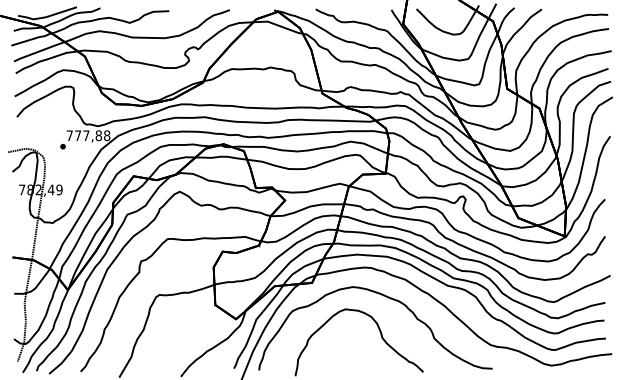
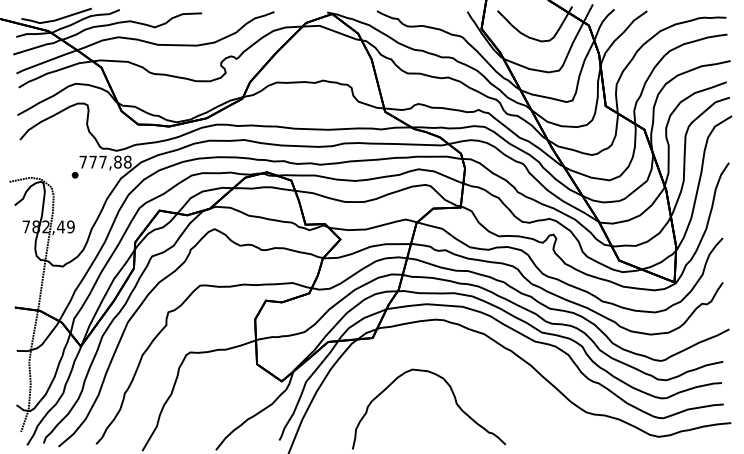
part: (385, 297) -> (460, 355), removed

